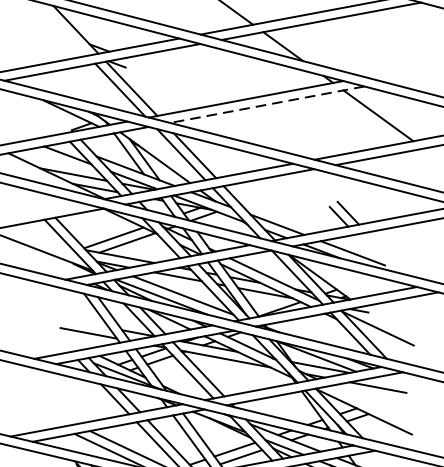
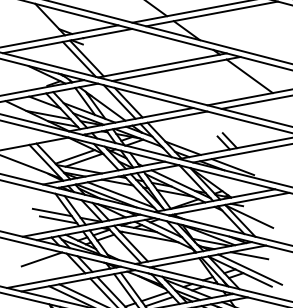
line: (265, 105) -> (175, 69), dashed -> solid
line: (78, 322) -> (51, 212), added
line: (62, 393) -> (41, 259), added
line: (379, 408) -> (250, 269), added

